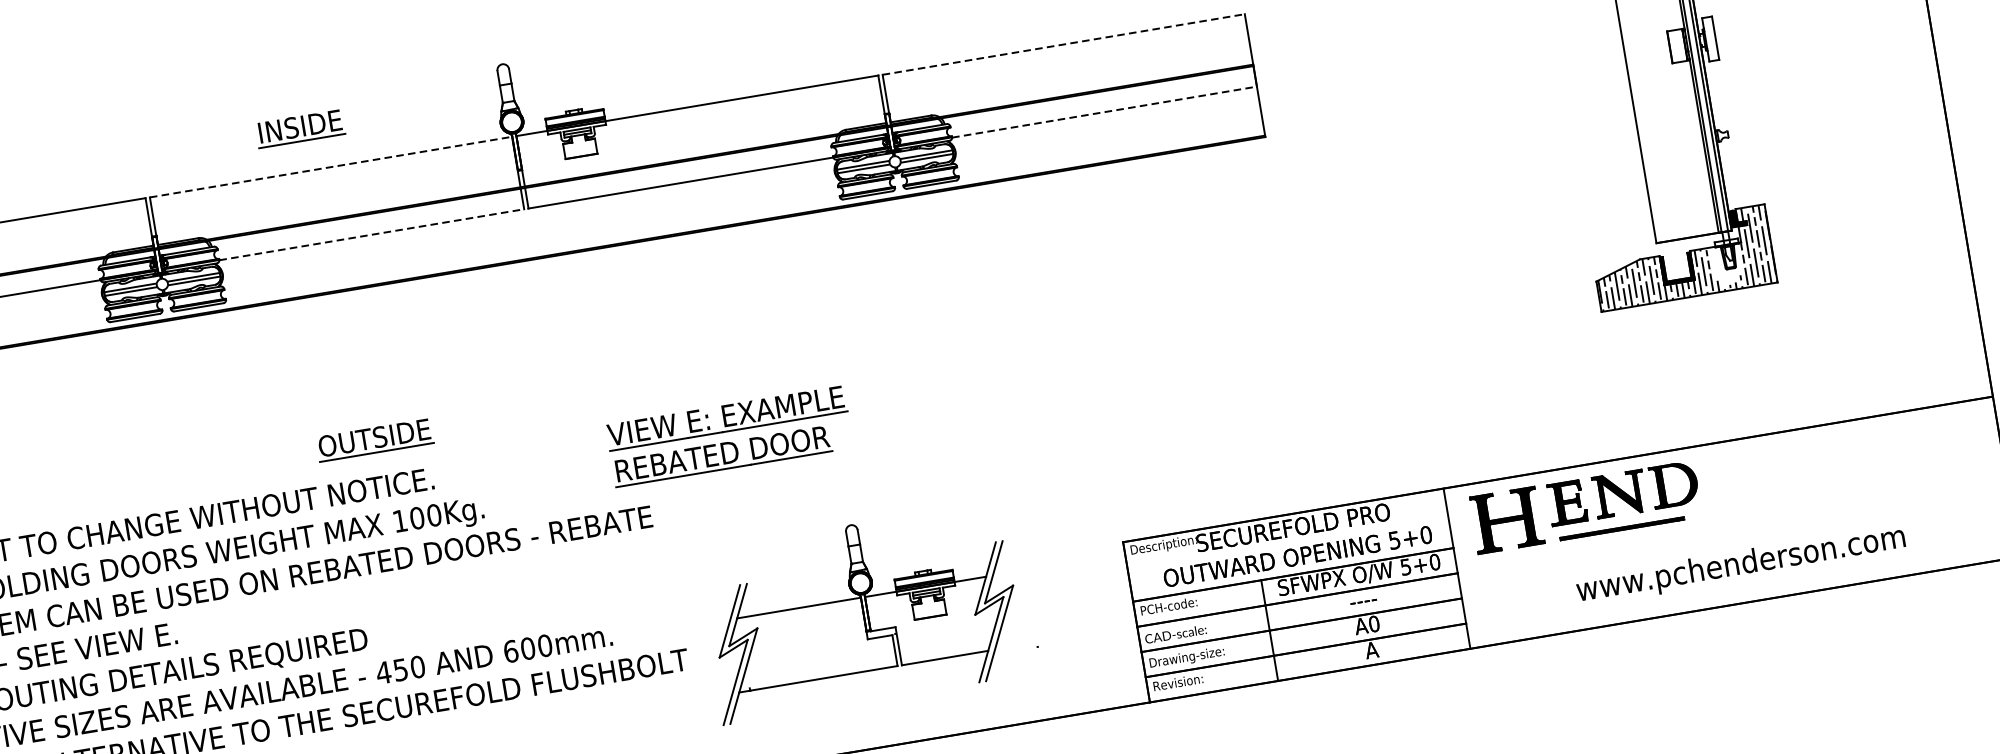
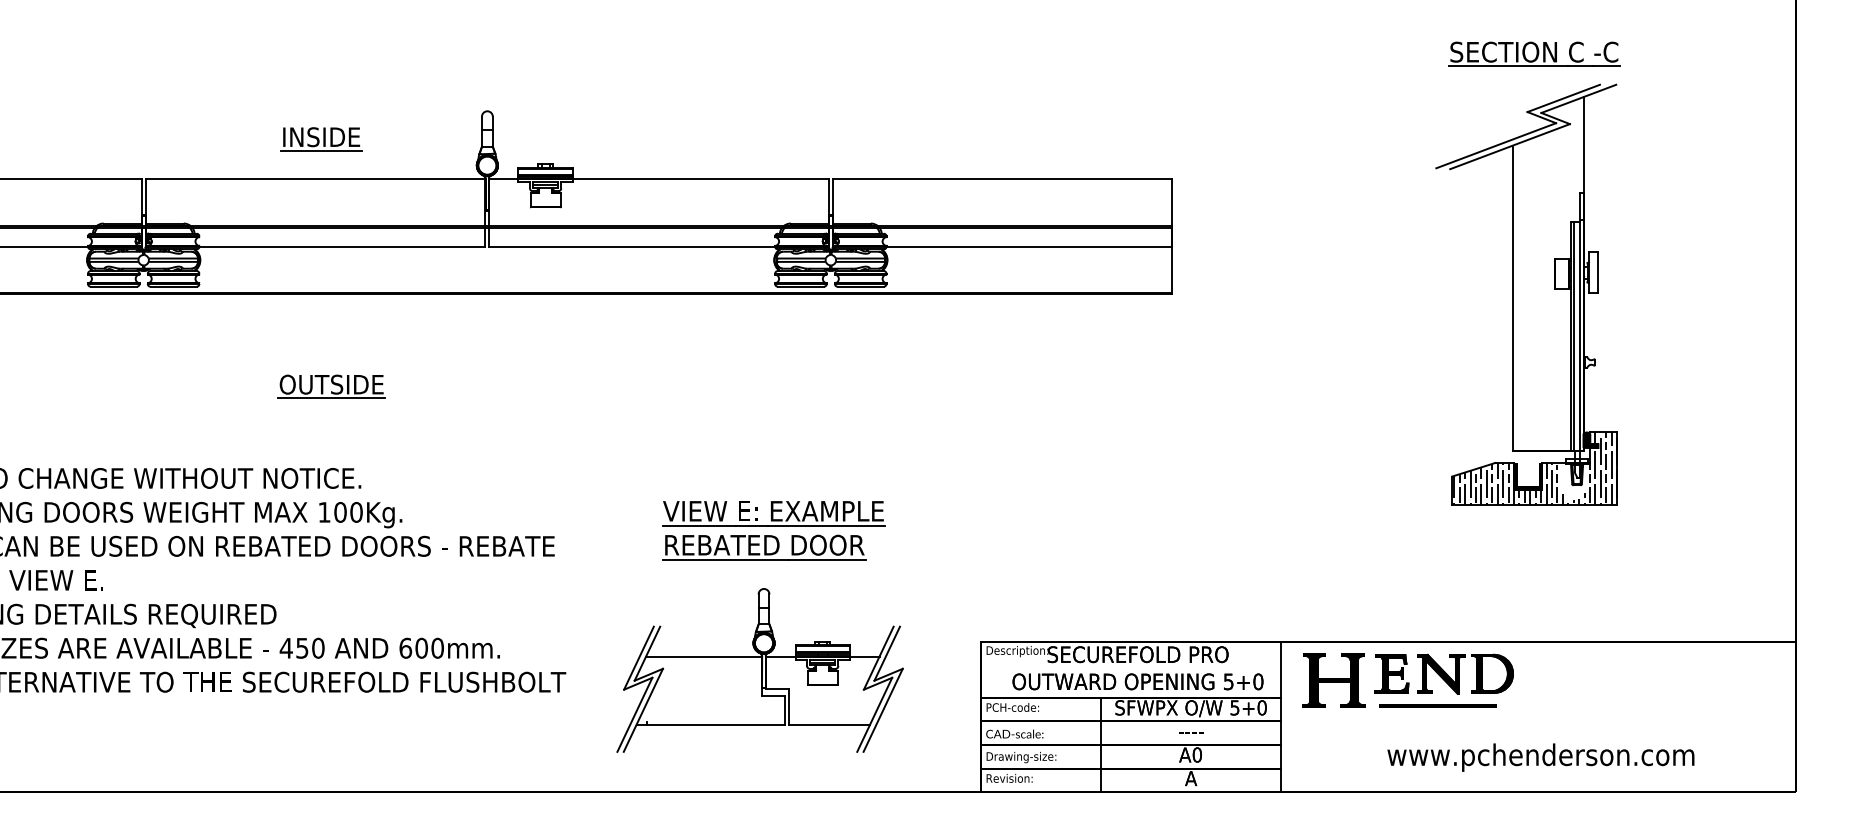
line: (1063, 44) -> (1002, 178), dashed -> solid
line: (1104, 111) -> (1029, 246), dashed -> solid
part: (300, 128) -> (321, 139), moved
line: (330, 166) -> (315, 178), dashed -> solid
line: (371, 234) -> (342, 246), dashed -> solid
part: (729, 436) -> (773, 530), moved
part: (374, 439) -> (331, 386), moved
part: (860, 612) -> (759, 670), moved

